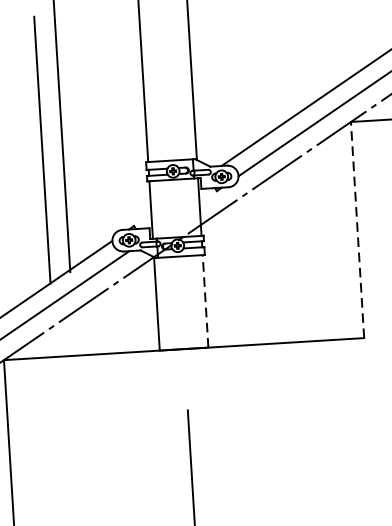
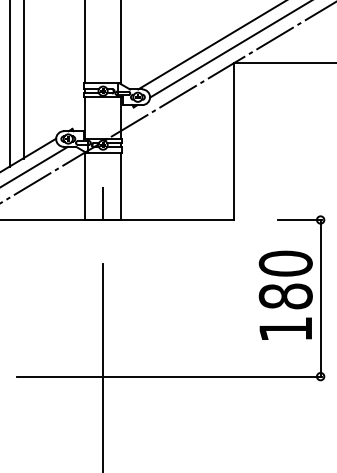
line: (357, 229) -> (233, 141), dashed -> solid
line: (205, 301) -> (120, 186), dashed -> solid
line: (183, 326) -> (103, 203), added

